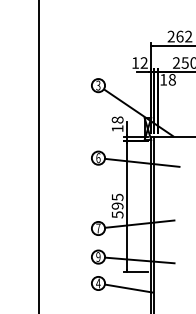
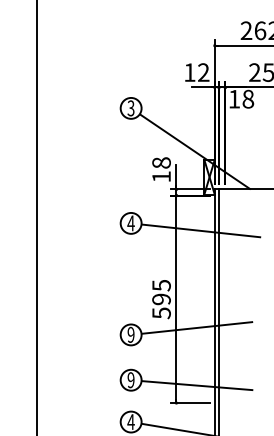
text: (98, 158) -> (131, 223), 6 -> 4
text: (98, 228) -> (131, 334), 7 -> 9

